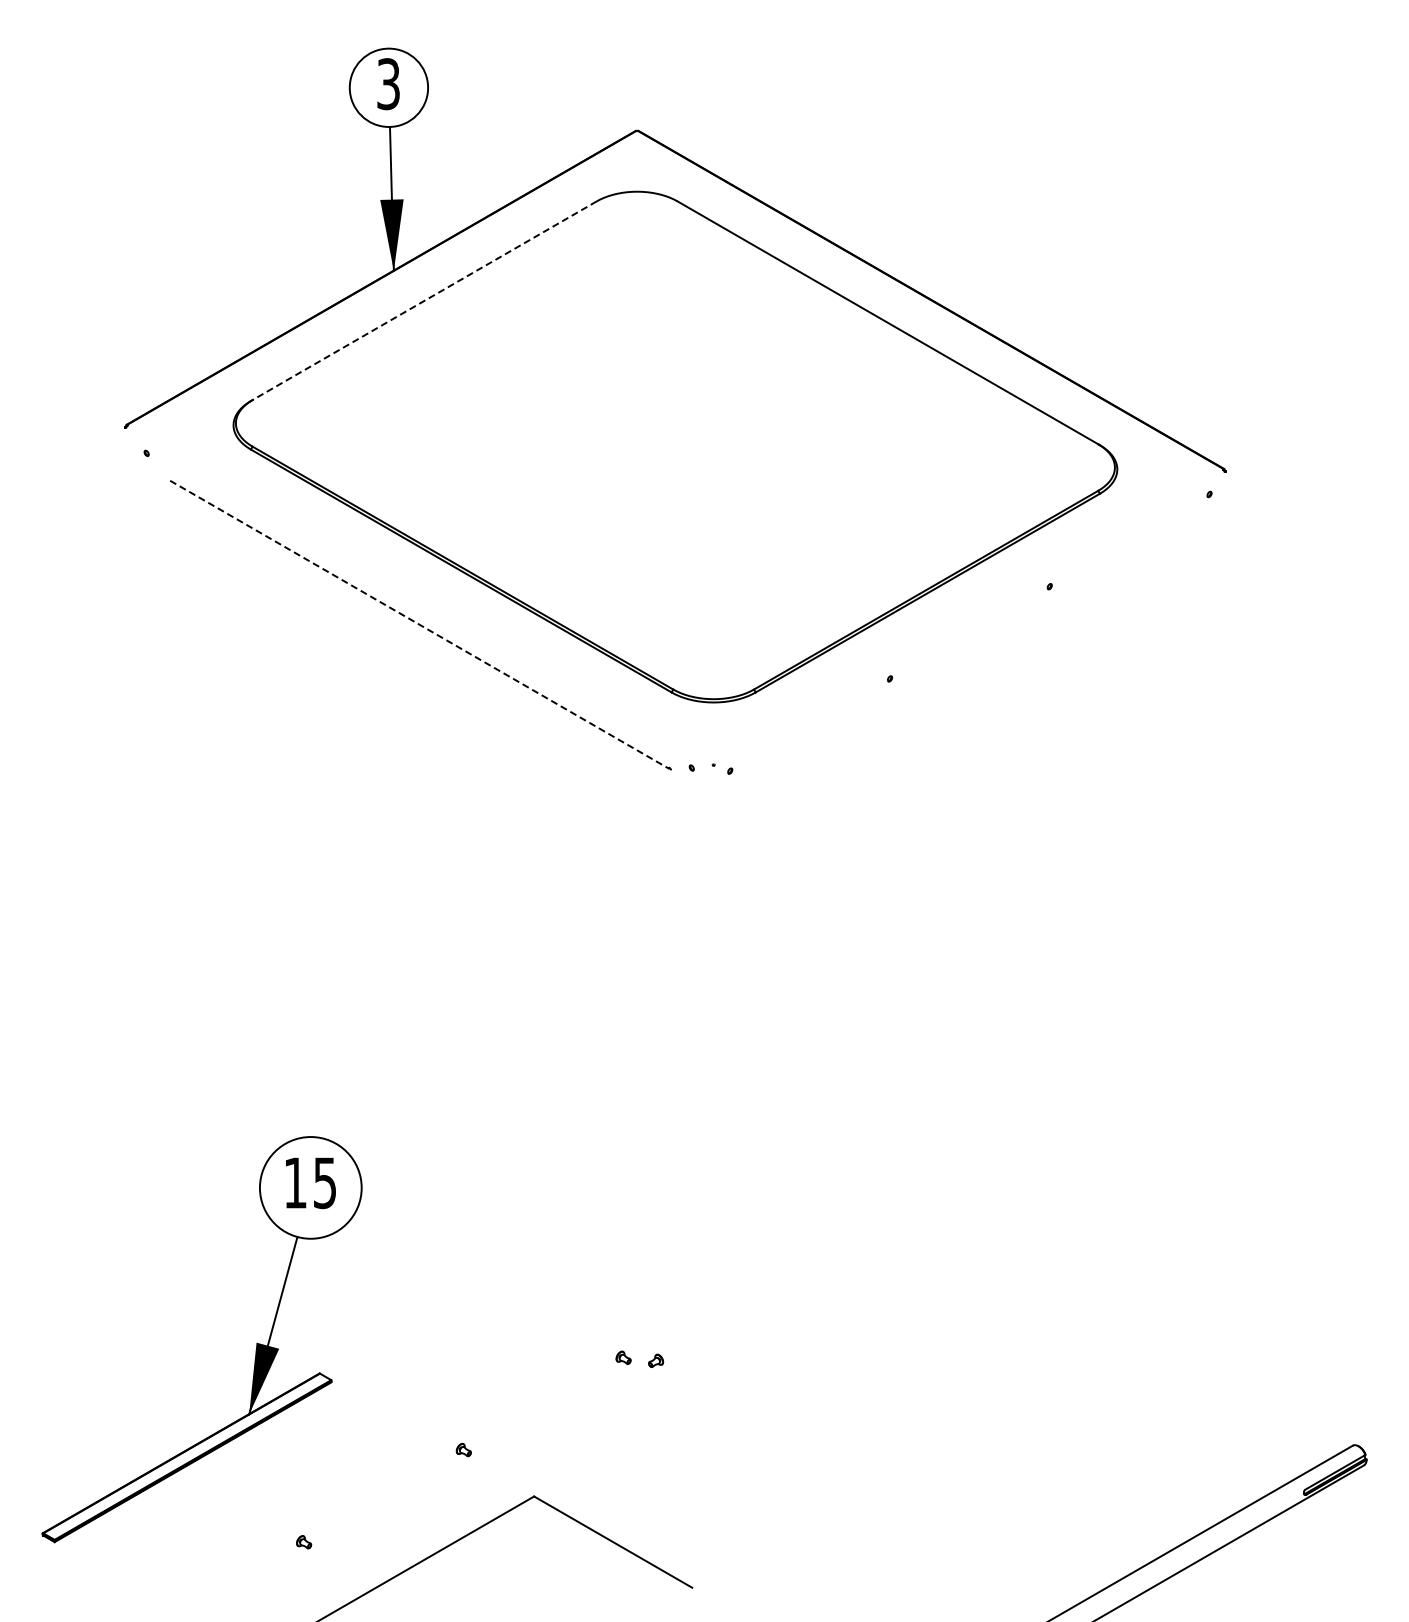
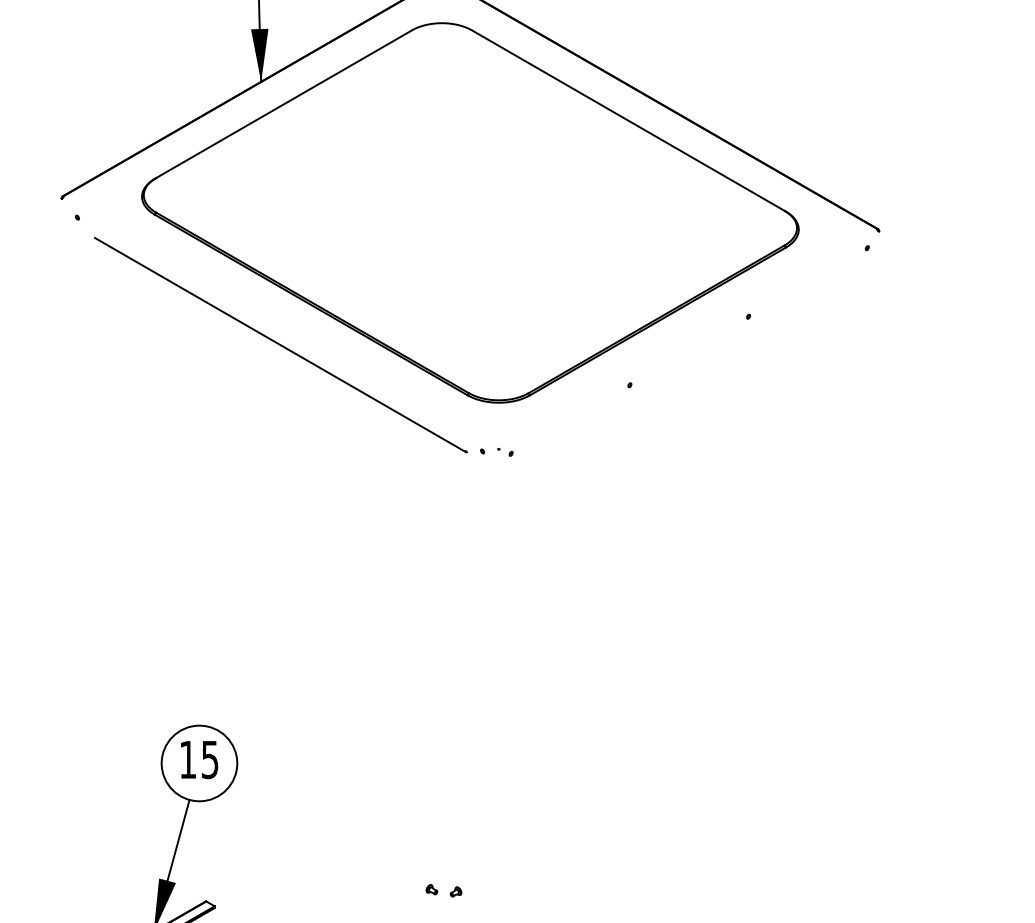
line: (424, 300) -> (283, 104), dashed -> solid
line: (419, 624) -> (280, 344), dashed -> solid

